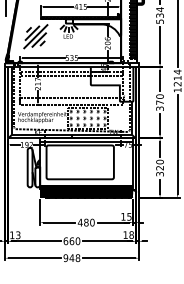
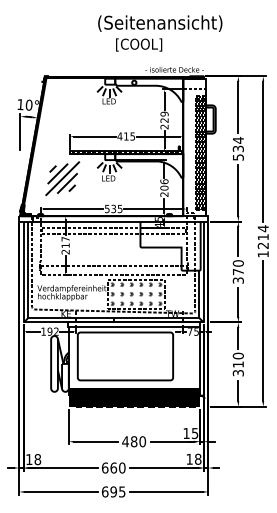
text: (159, 168) -> (237, 364), 320 -> 310
text: (18, 235) -> (37, 459), 13 -> 18
text: (71, 257) -> (113, 491), 948 -> 695

